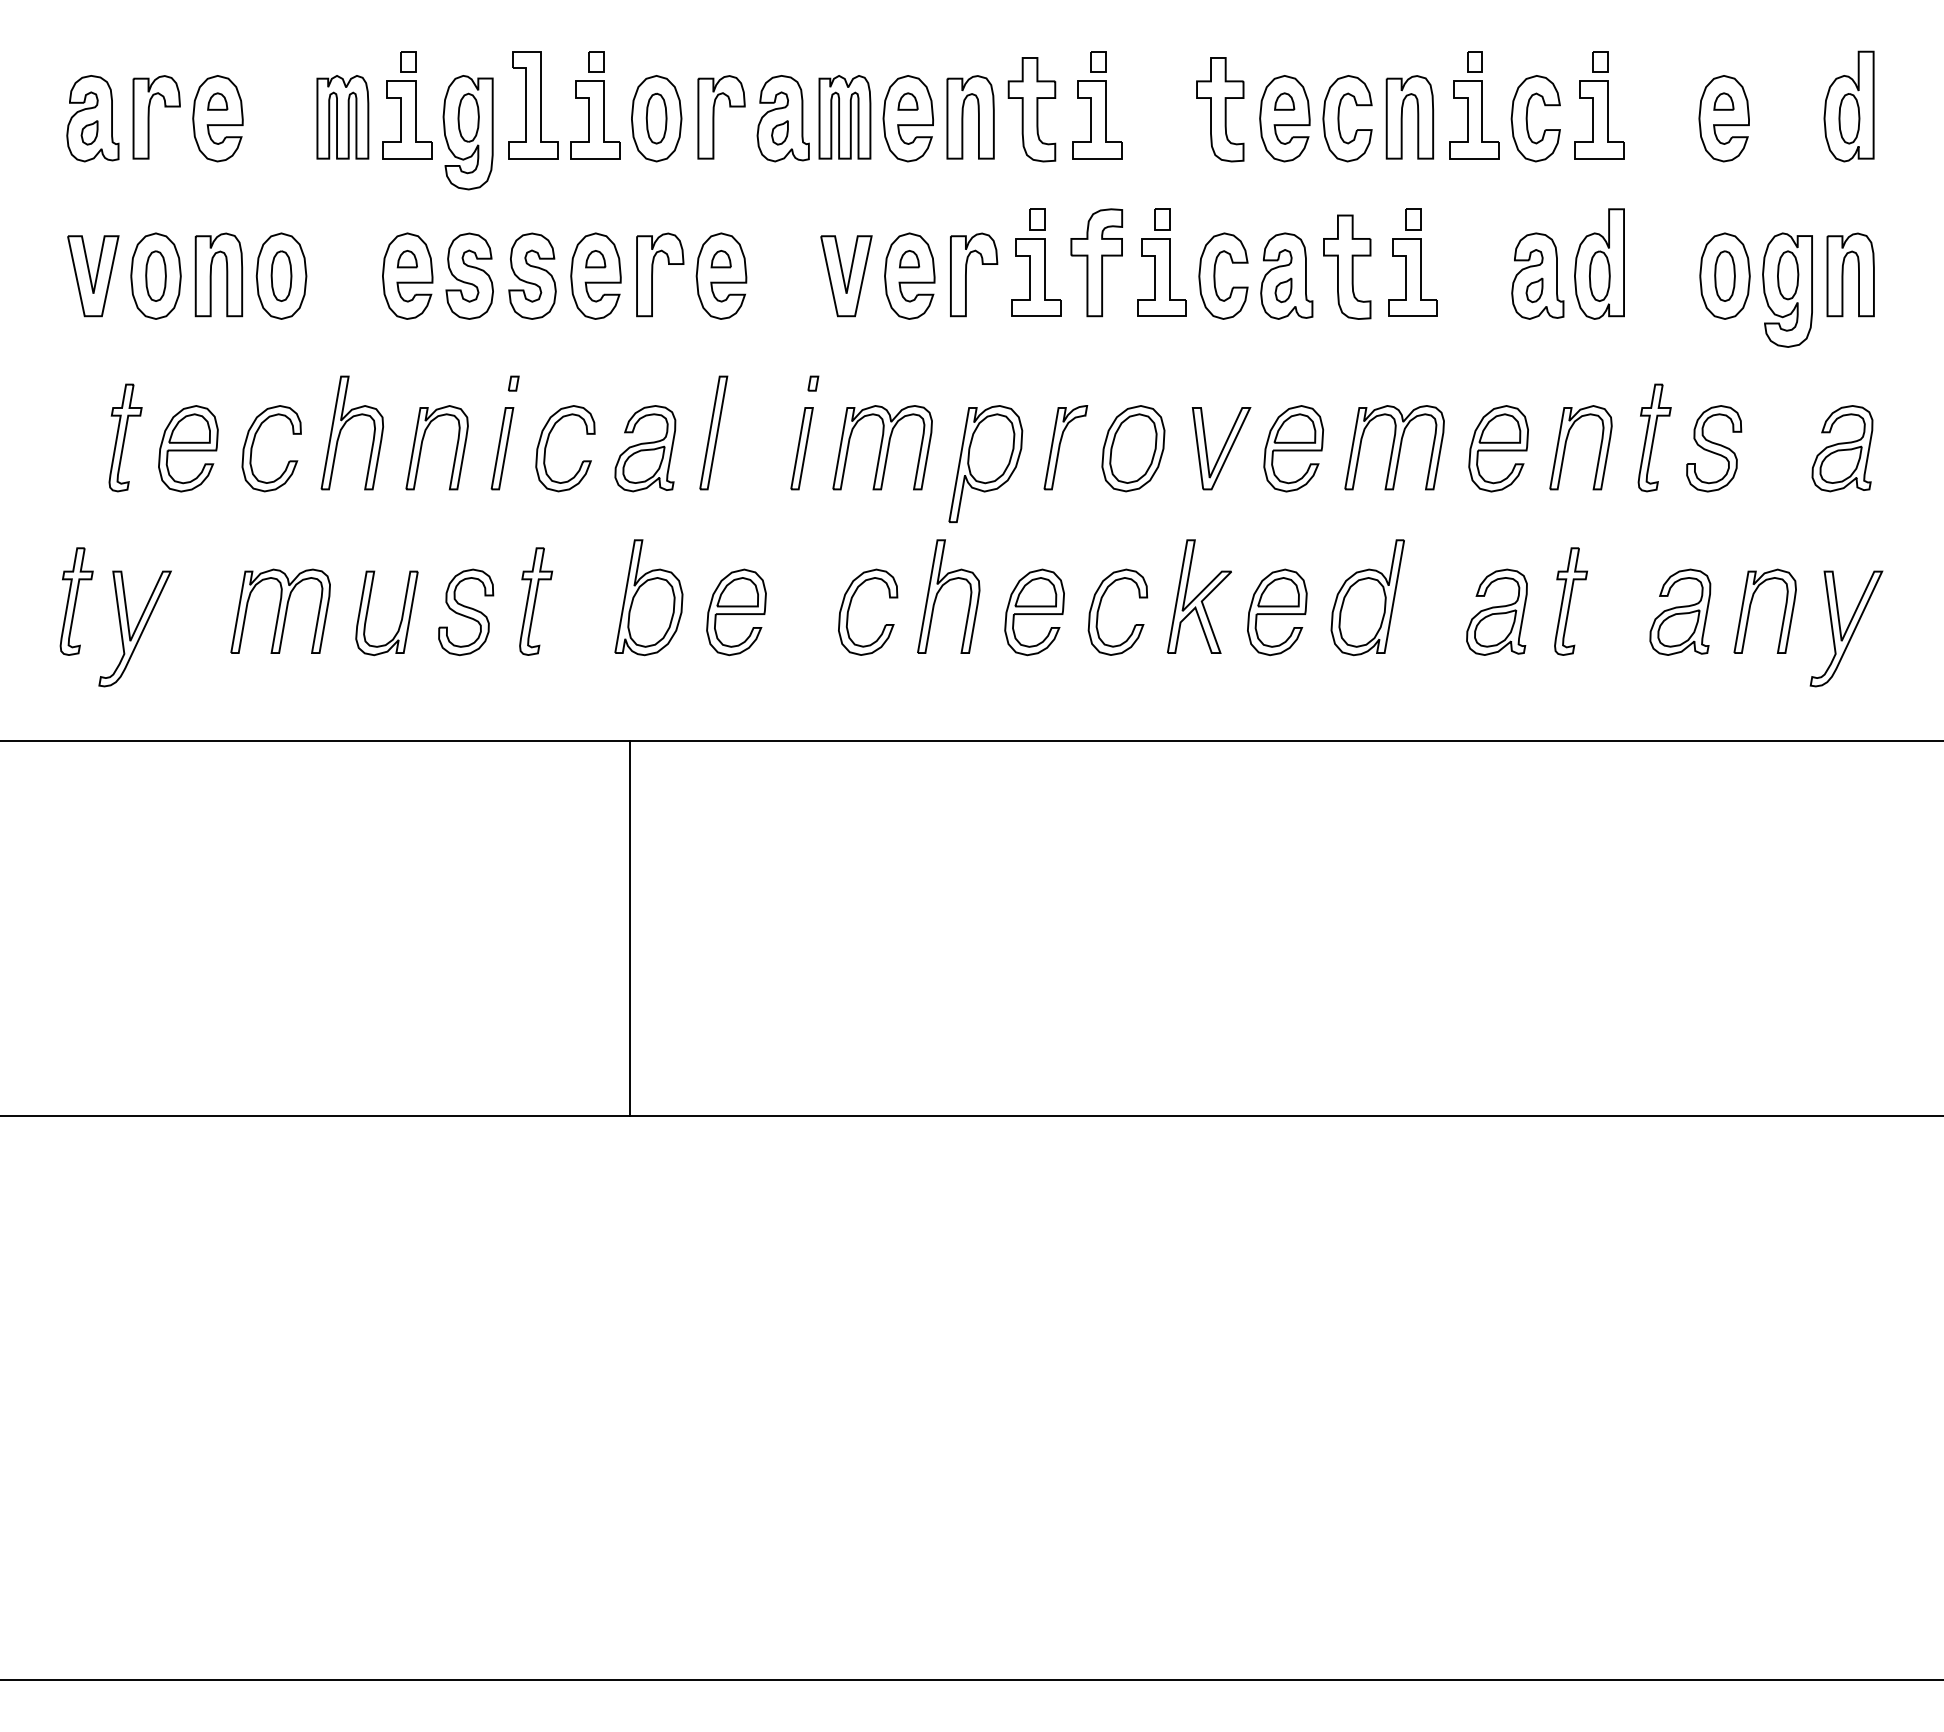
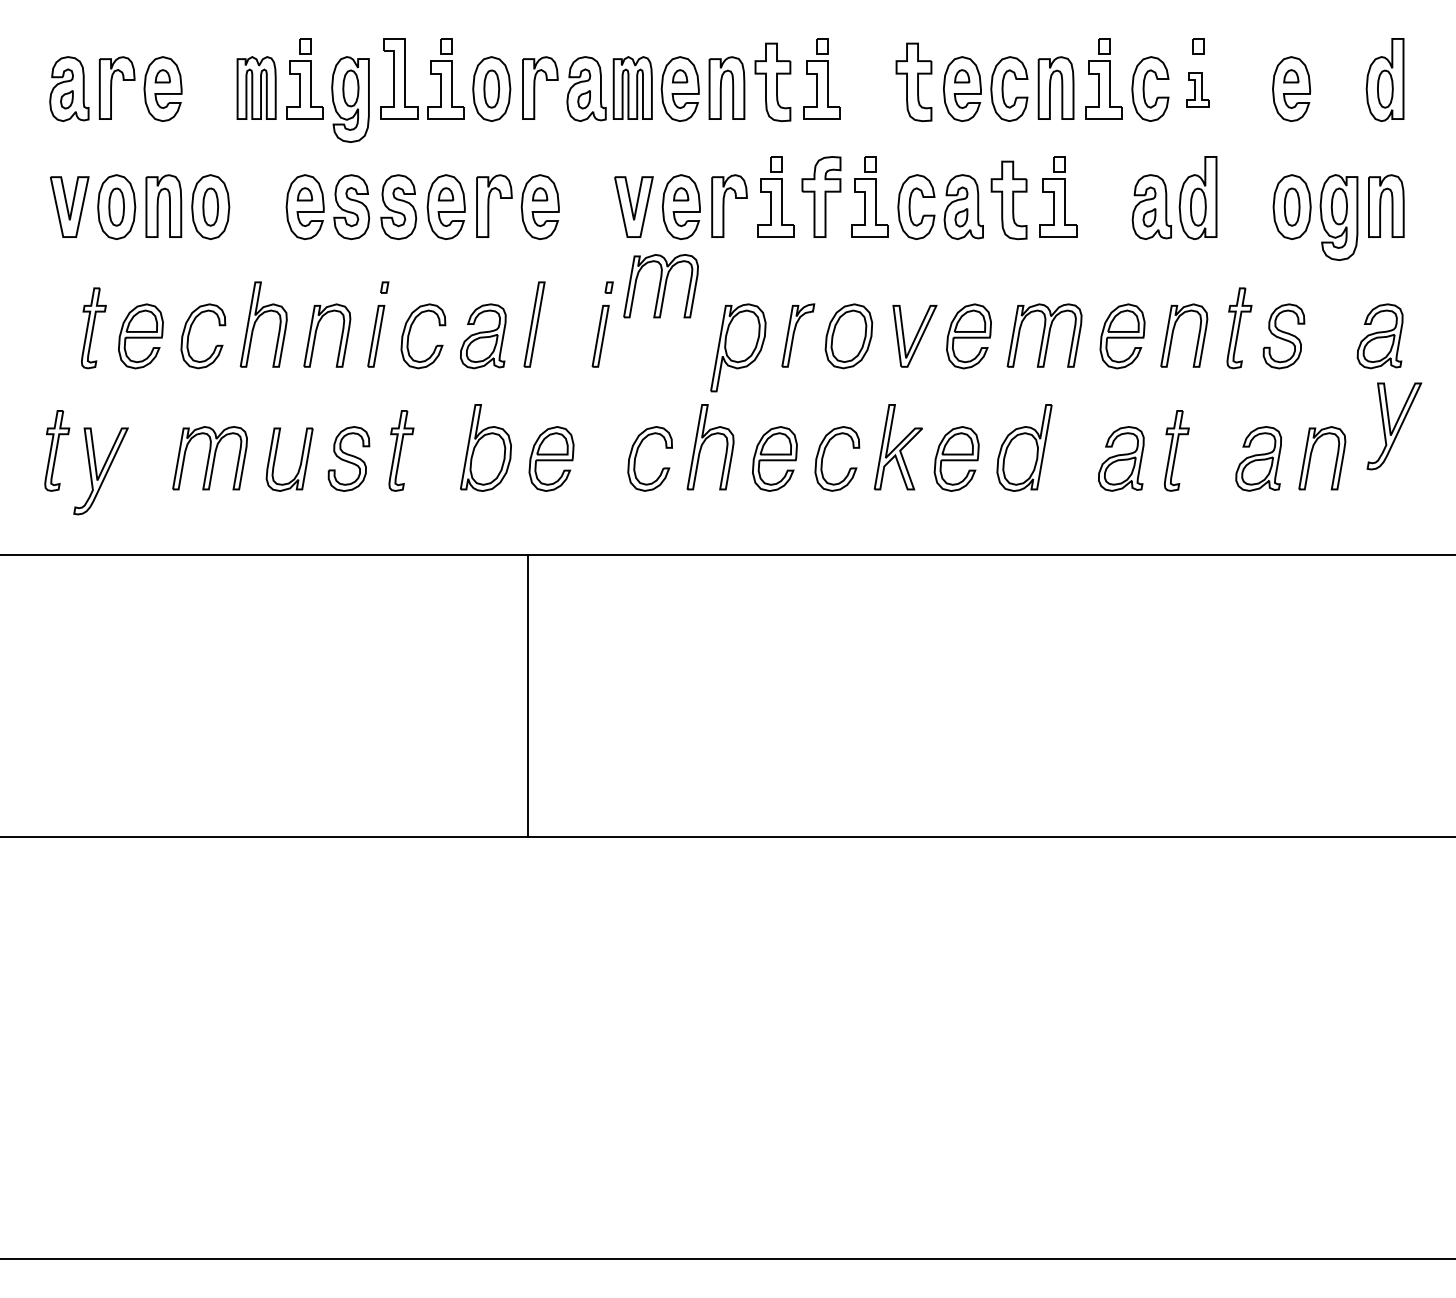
part: (1599, 119) -> (1198, 89), size x0.6
part: (882, 447) -> (660, 286), moved
part: (1846, 628) -> (1394, 426), moved
line: (629, 928) -> (527, 695), moved

